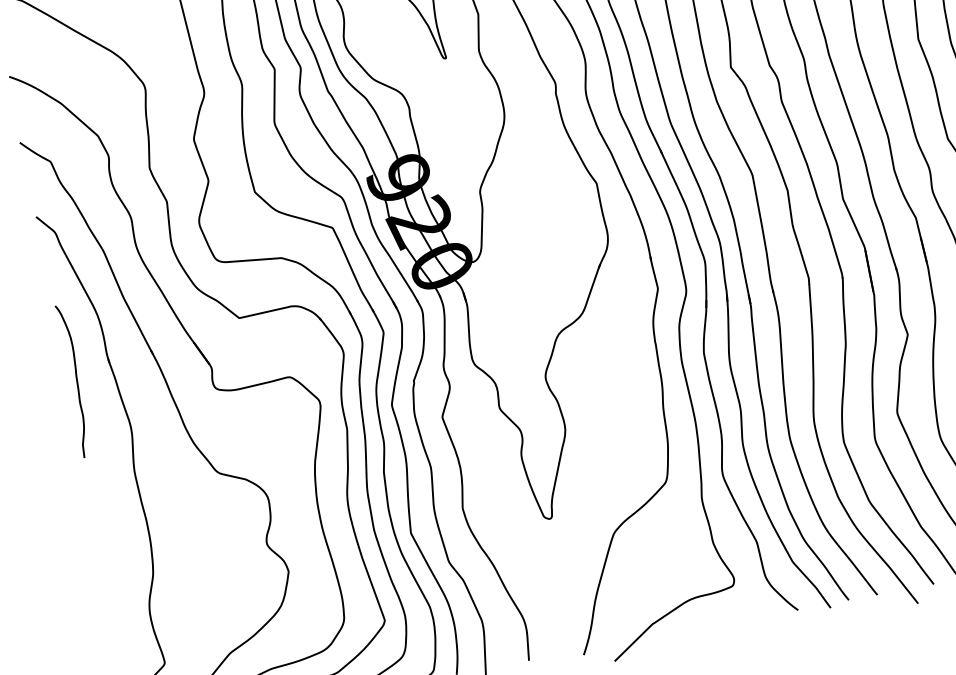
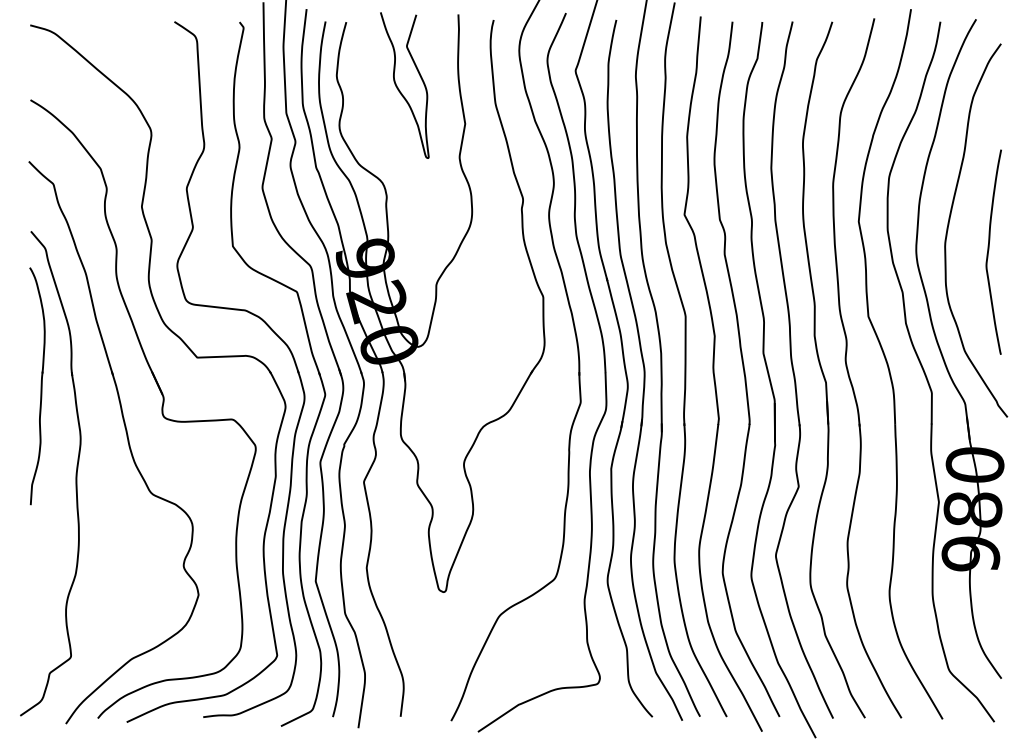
part: (74, 381) -> (37, 386), size x1.67

